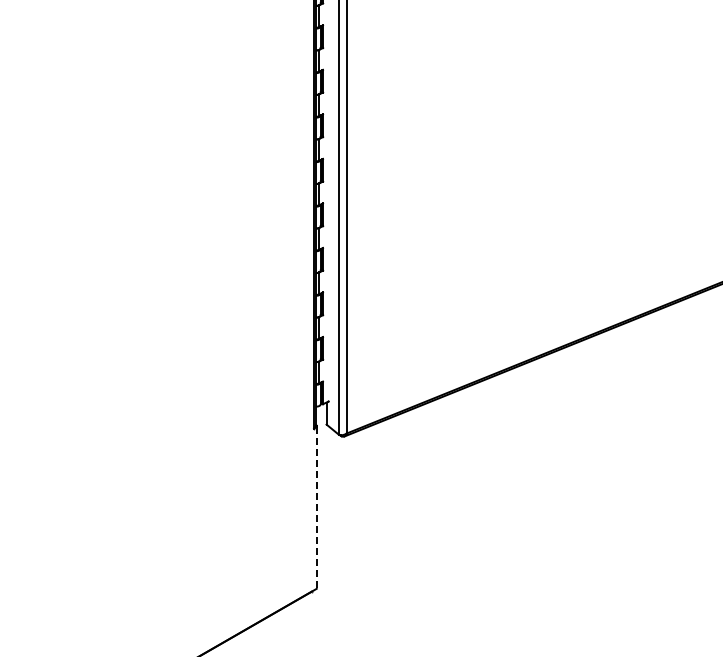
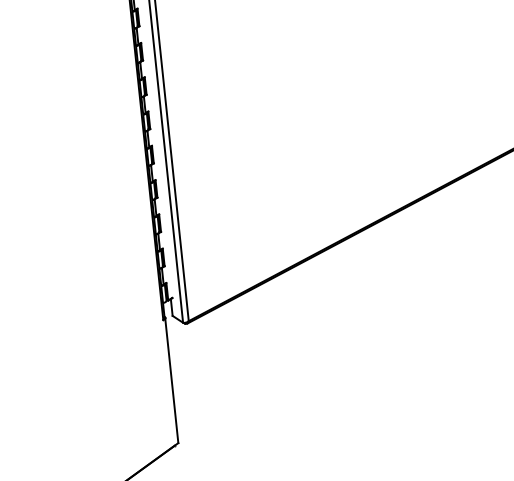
line: (316, 507) -> (171, 380), dashed -> solid

